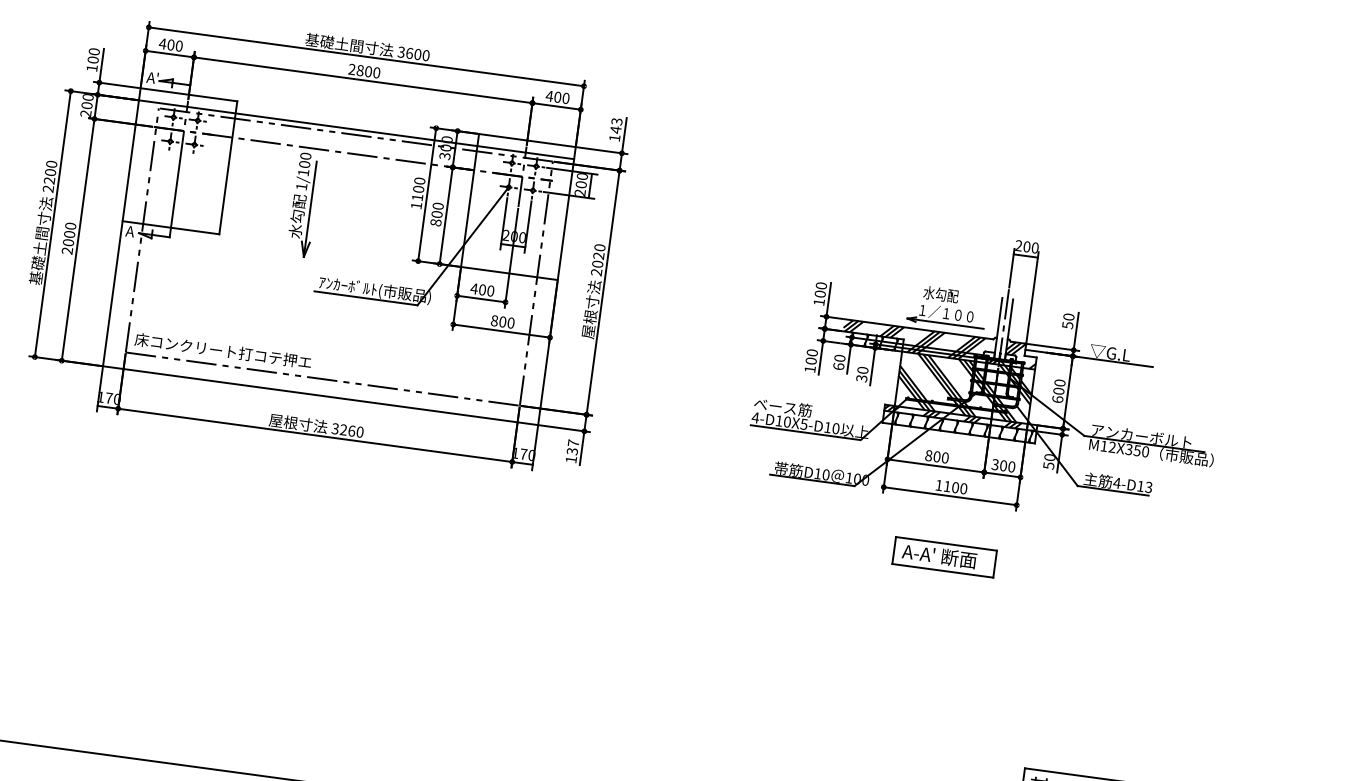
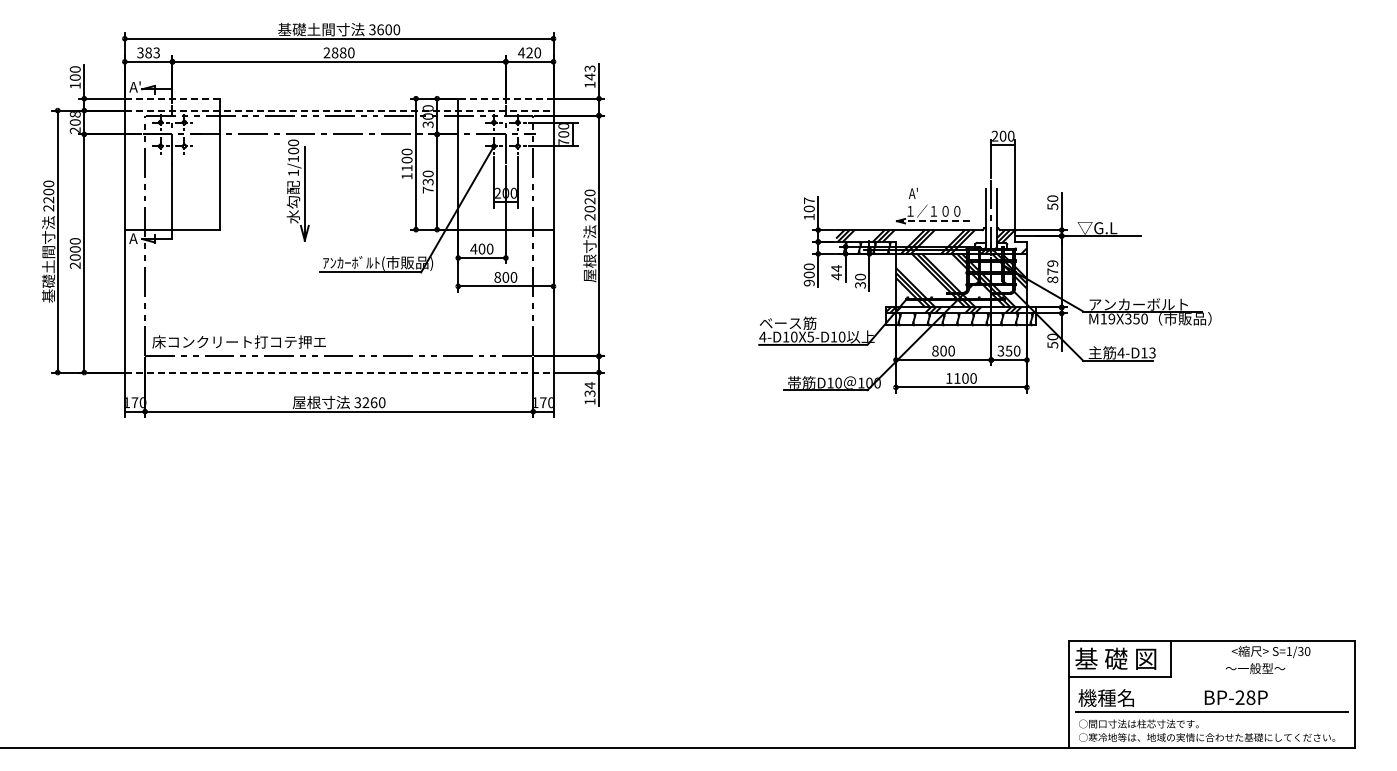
text: (170, 44) -> (148, 52), 400 -> 383
text: (367, 72) -> (342, 53), 2800 -> 2880
line: (189, 94) -> (172, 98), solid -> dashed
text: (557, 96) -> (529, 52), 400 -> 420
text: (88, 97) -> (75, 114), 200 -> 208
line: (356, 129) -> (339, 110), solid -> dashed
line: (527, 140) -> (505, 98), solid -> dashed
text: (580, 191) -> (563, 141), 200 -> 700
text: (435, 217) -> (427, 185), 800 -> 730
text: (820, 285) -> (808, 200), 100 -> 107
text: (940, 294) -> (925, 193), 水勾配 -> A'
line: (945, 324) -> (934, 221), solid -> dashed
text: (839, 362) -> (836, 272), 60 -> 44
text: (809, 368) -> (808, 282), 100 -> 900
text: (1058, 390) -> (1052, 271), 600 -> 879
line: (320, 395) -> (339, 372), solid -> dashed
text: (572, 443) -> (589, 385), 137 -> 134
text: (1111, 447) -> (1111, 319), M12X350 -> M19X350
text: (1003, 465) -> (1008, 350), 300 -> 350
part: (944, 557) -> (963, 447), removed

